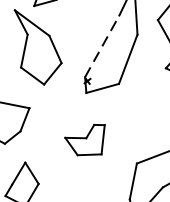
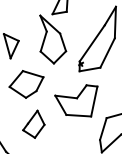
line: (102, 46) -> (92, 43), dashed -> solid
part: (85, 140) -> (76, 100), size x1.67

